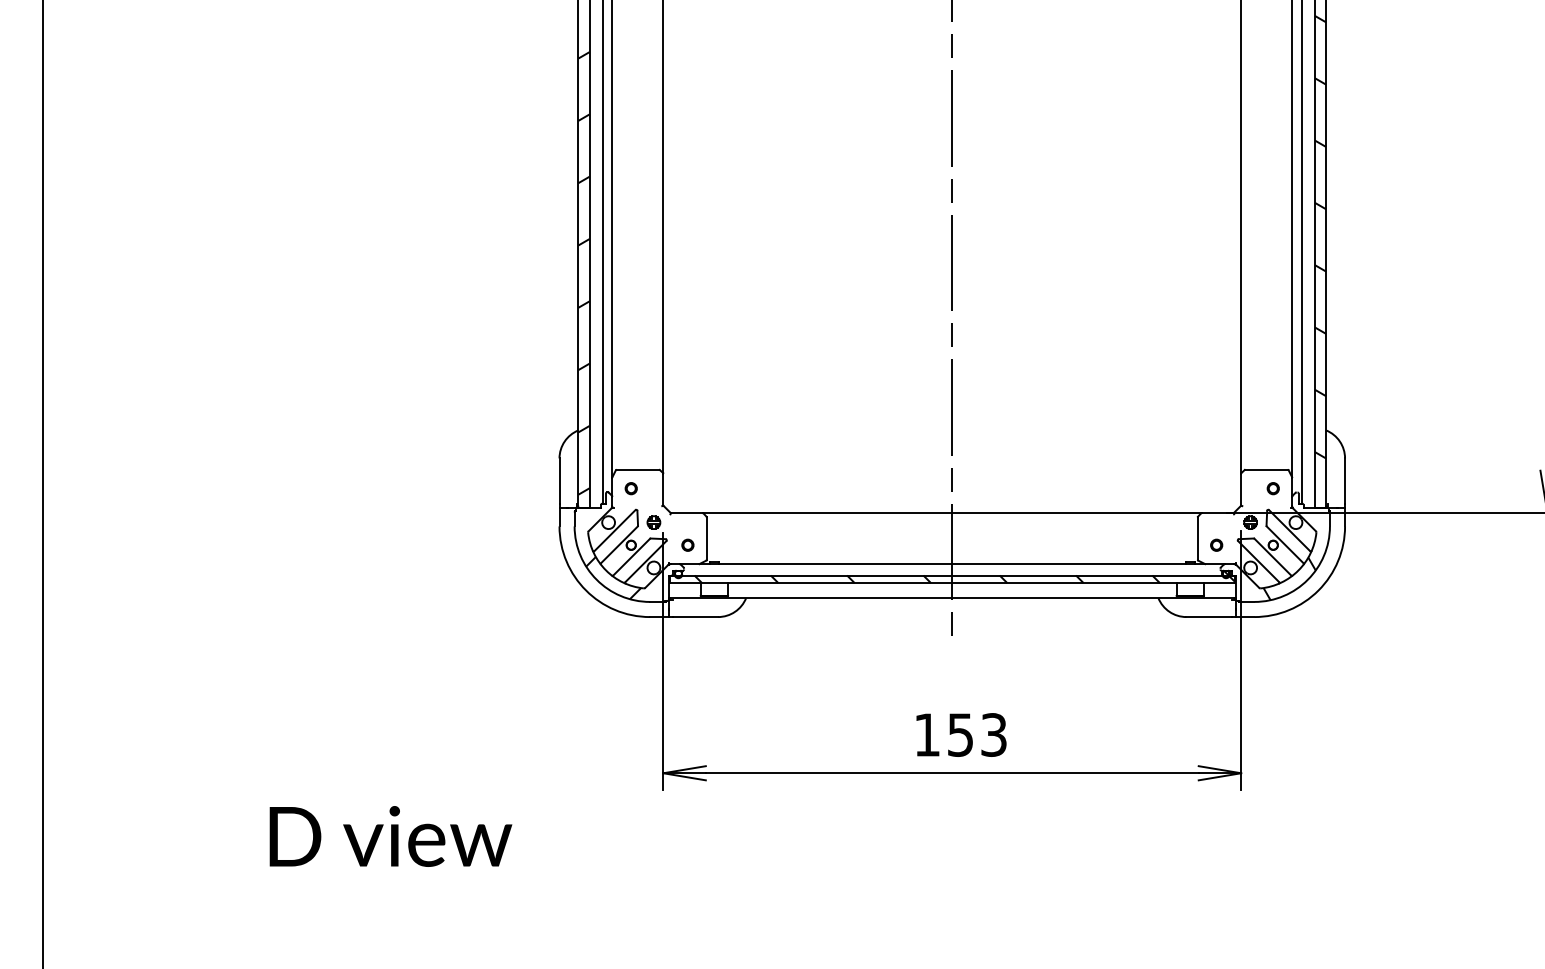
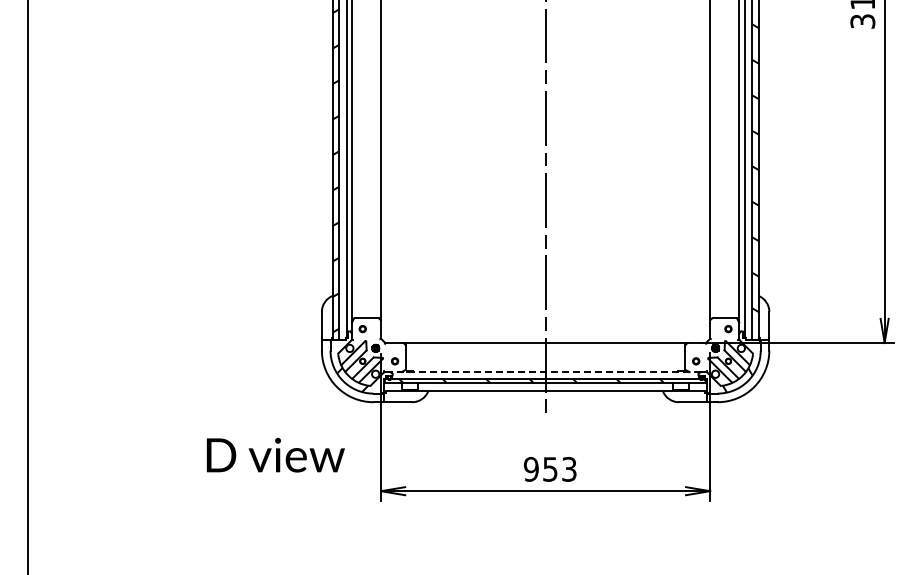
line: (952, 564) -> (545, 372), solid -> dashed
text: (925, 735) -> (530, 469), 153 -> 953
text: (390, 835) -> (275, 454), moved

